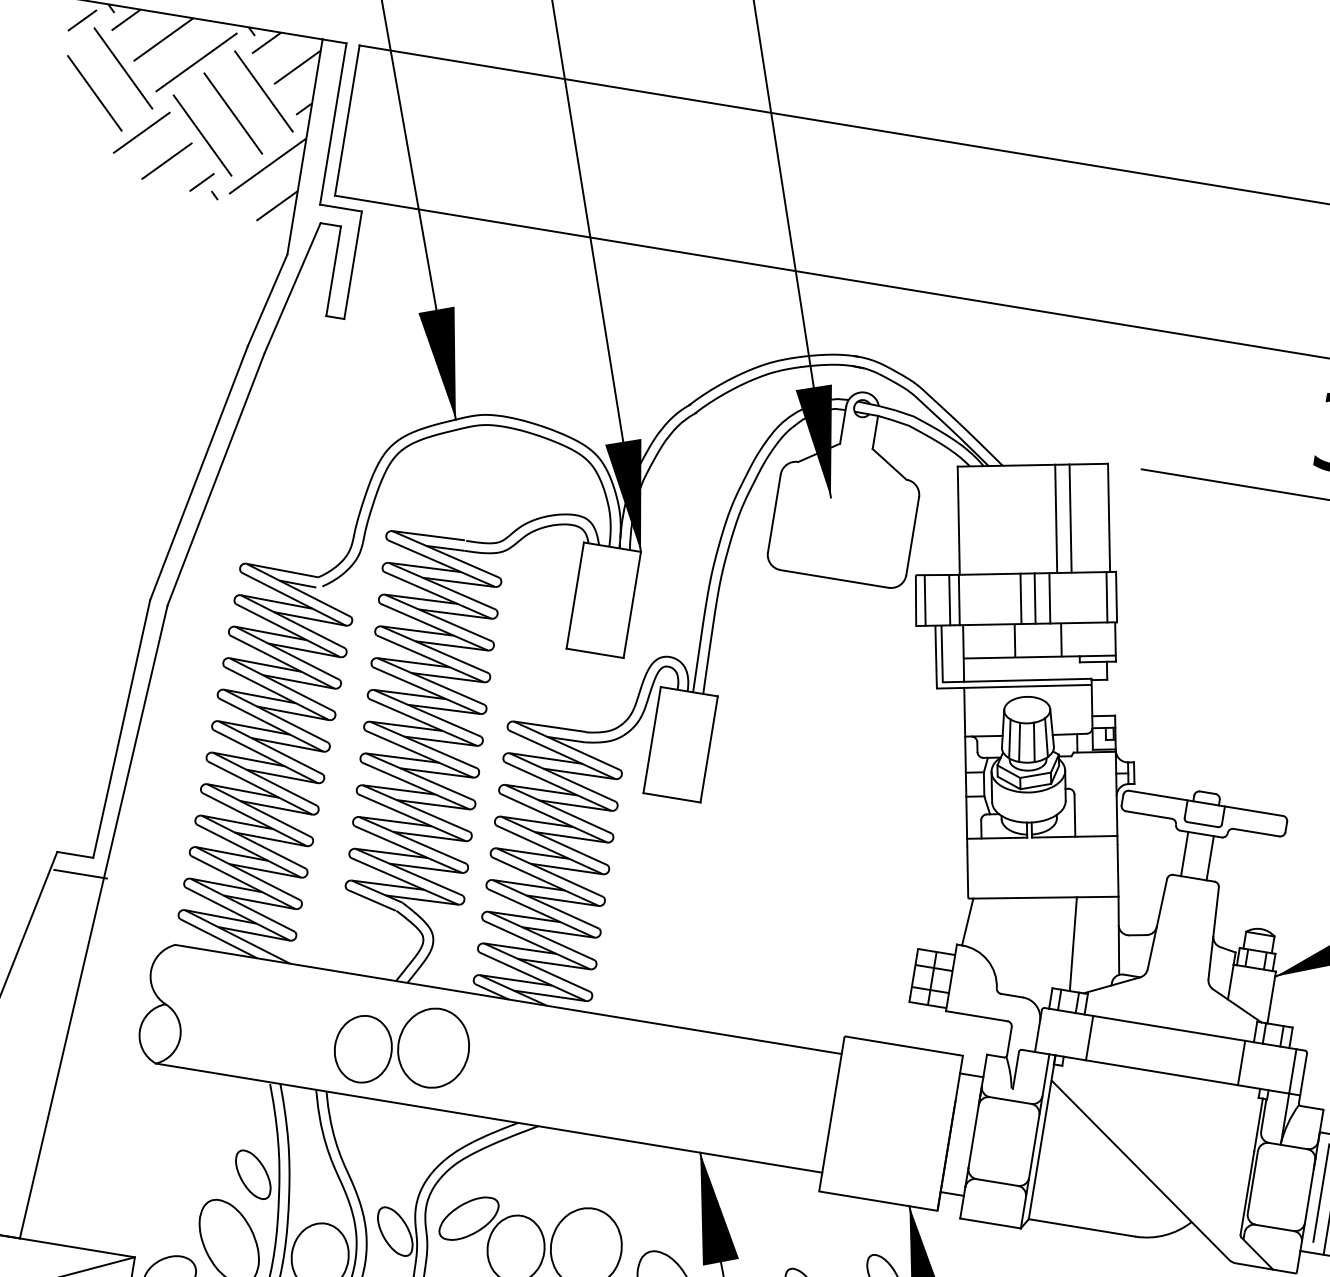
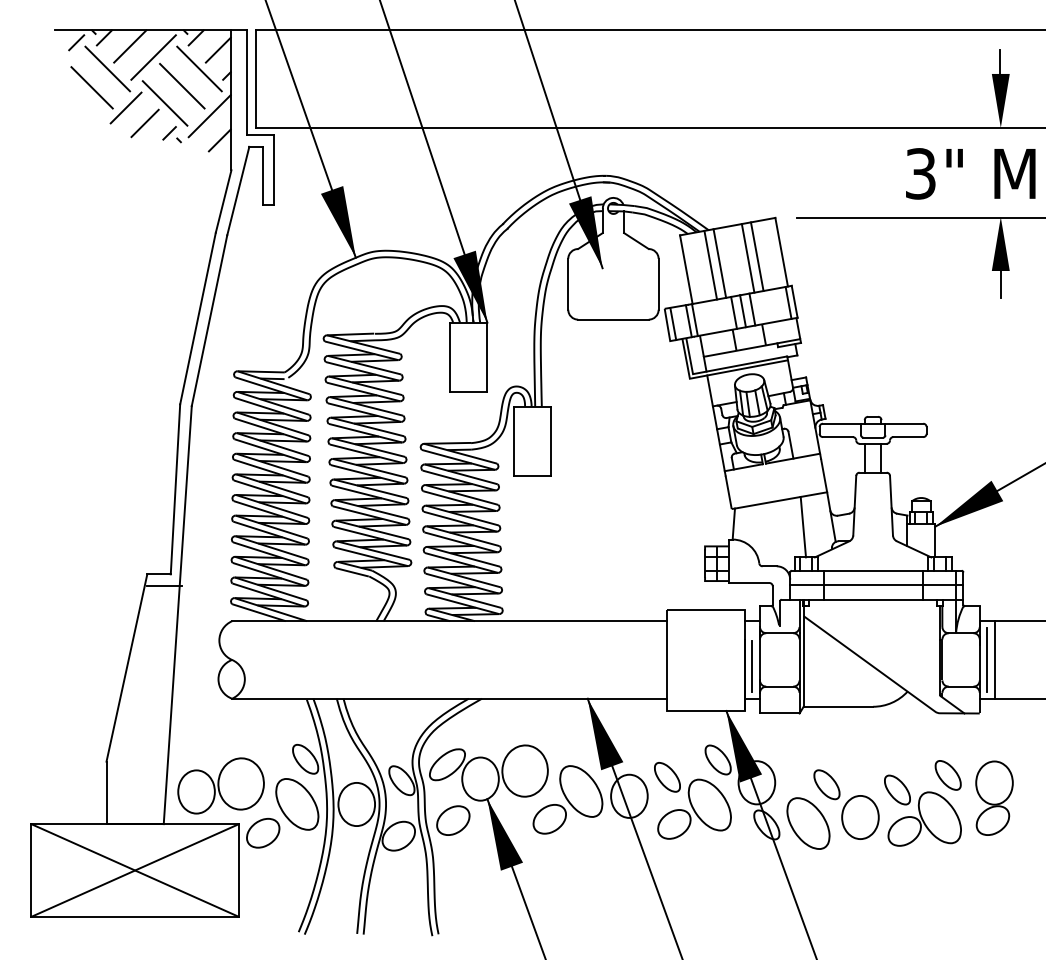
line: (997, 518) -> (710, 264), added
line: (1011, 519) -> (719, 263), added
part: (401, 1045) -> (220, 785), moved
line: (1170, 1051) -> (876, 585), added
line: (960, 1144) -> (752, 666), added

